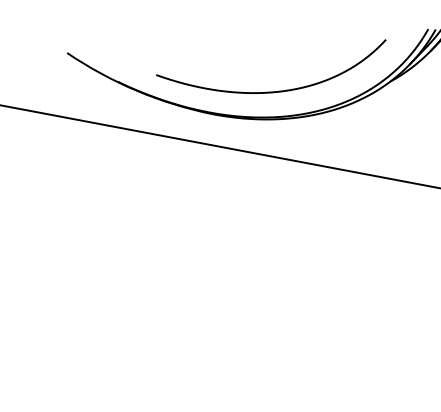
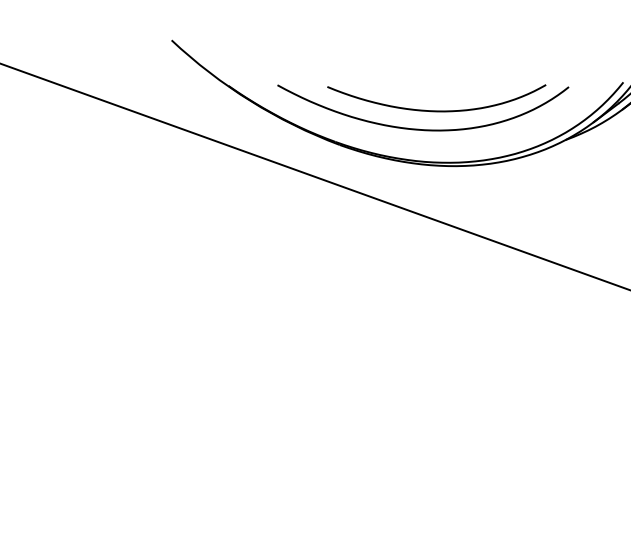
curve: (284, 74) -> (436, 110), added

